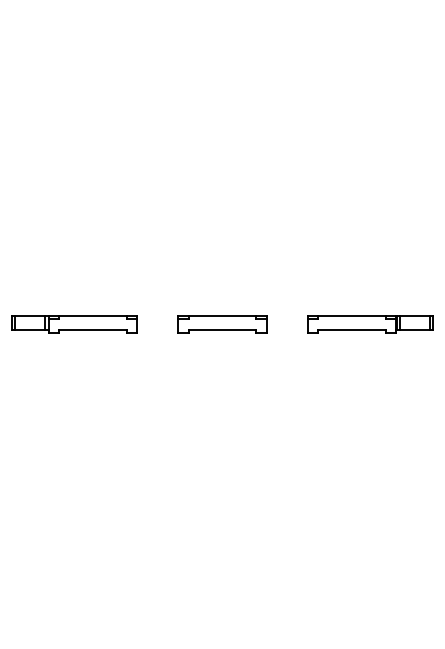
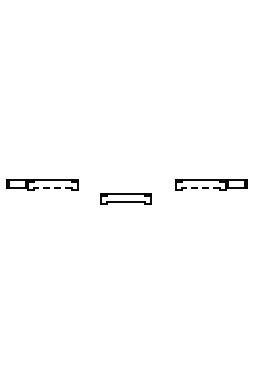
part: (221, 323) -> (125, 198), moved
line: (91, 330) -> (52, 188), solid -> dashed
line: (351, 330) -> (200, 188), solid -> dashed

